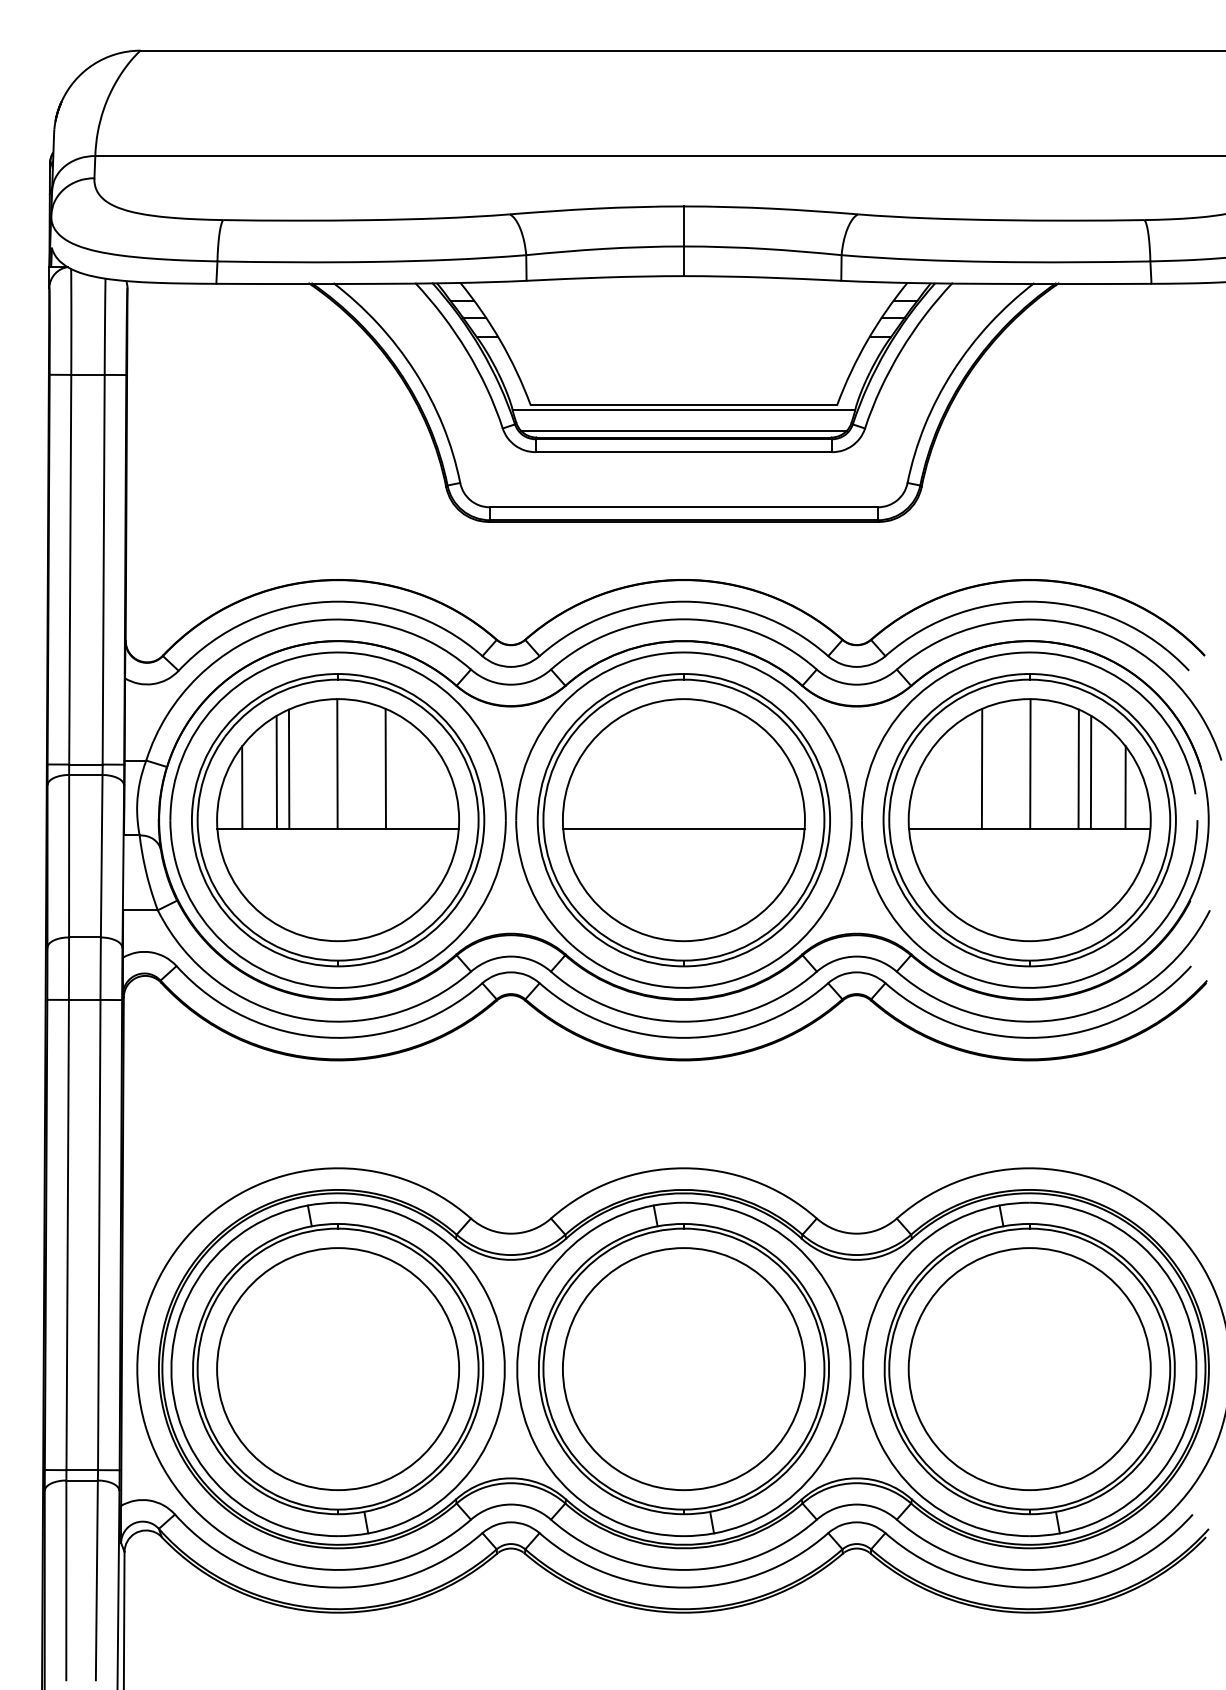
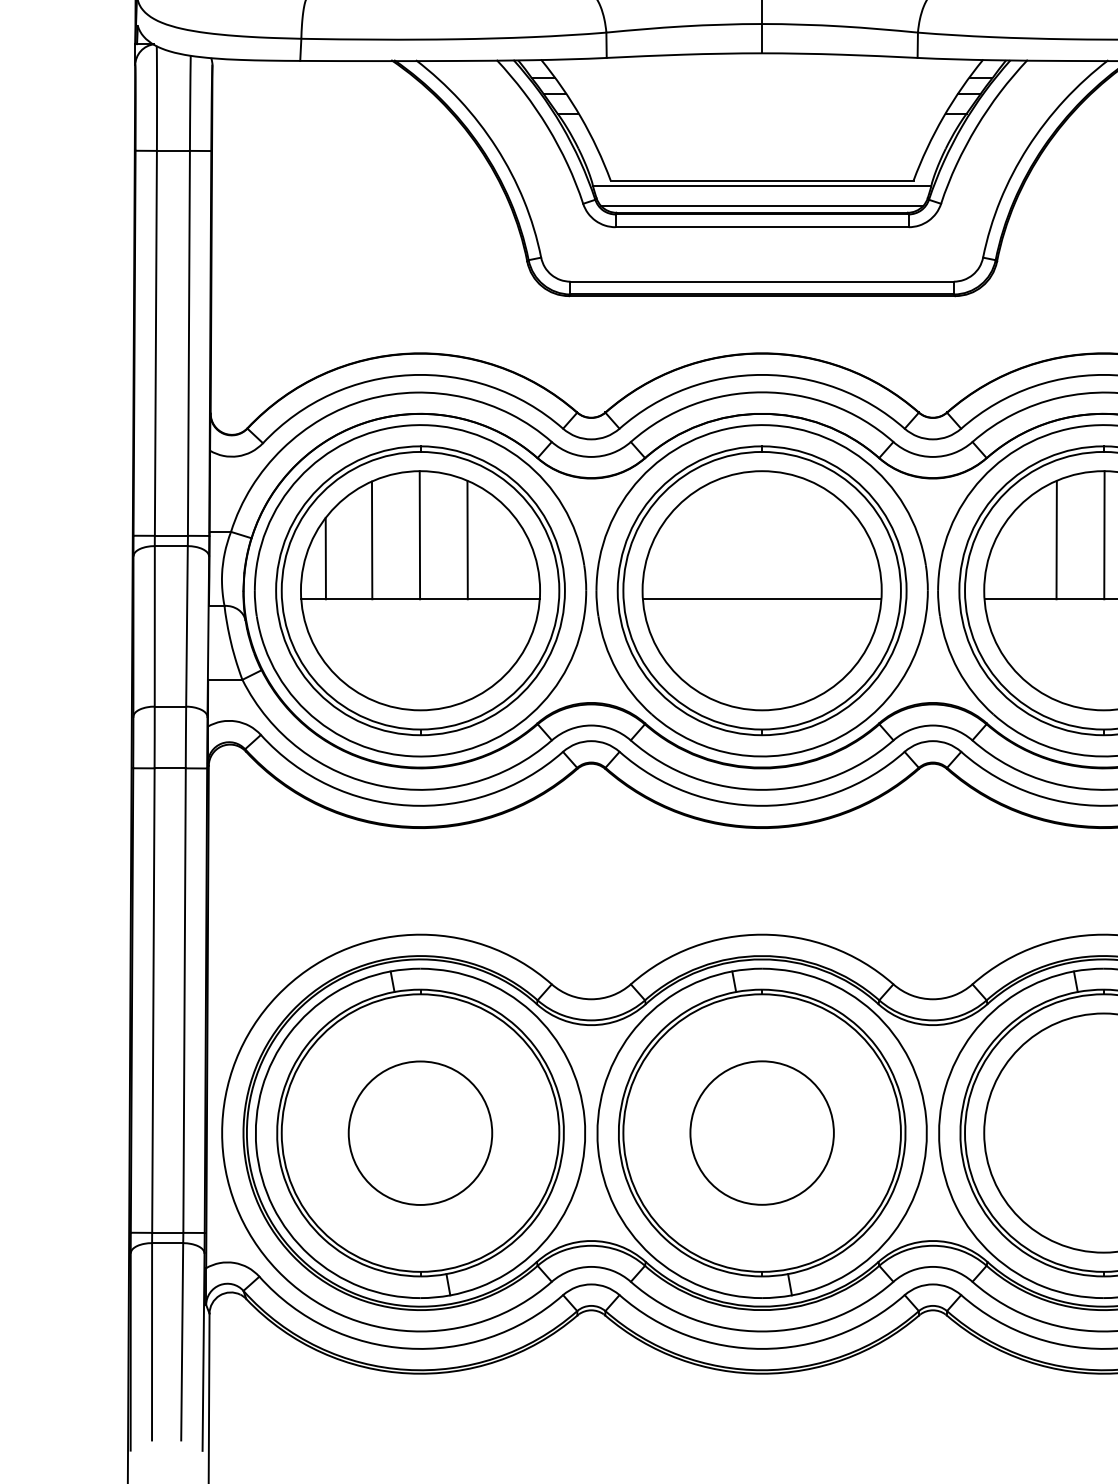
line: (276, 771) -> (359, 542), removed
circle: (337, 1369) -> (419, 1133), size x0.6
circle: (683, 1369) -> (761, 1133), size x0.6

